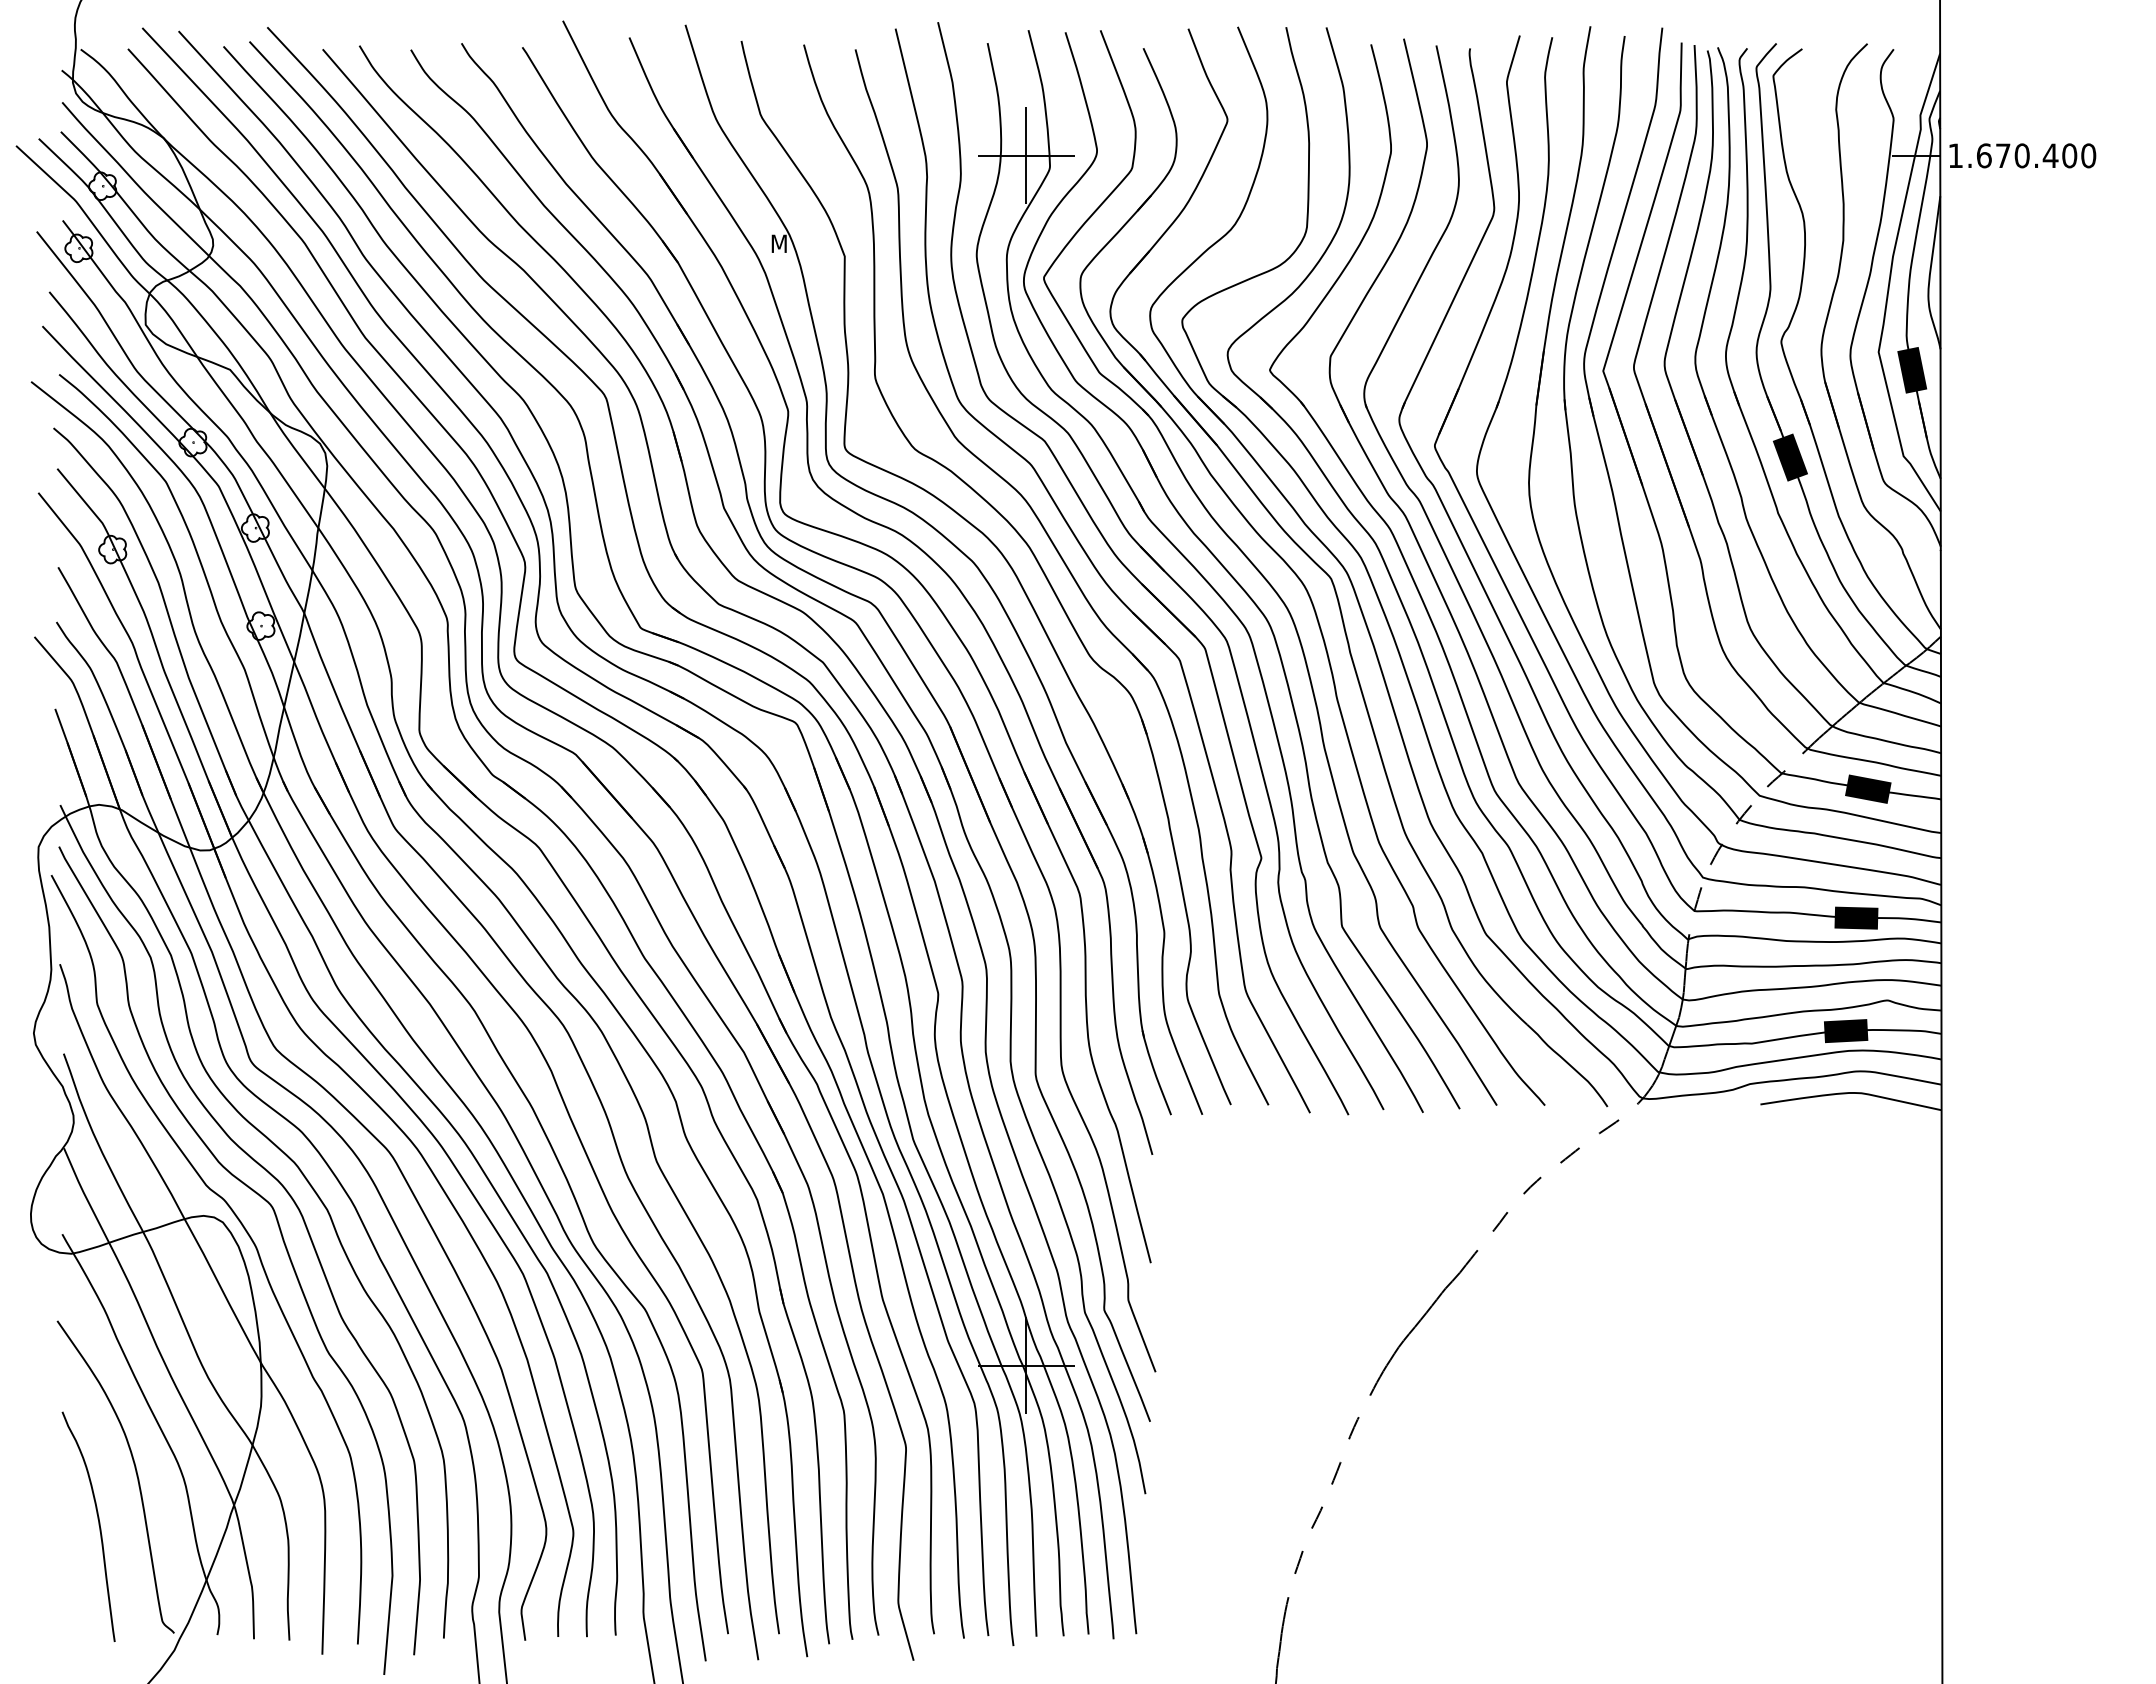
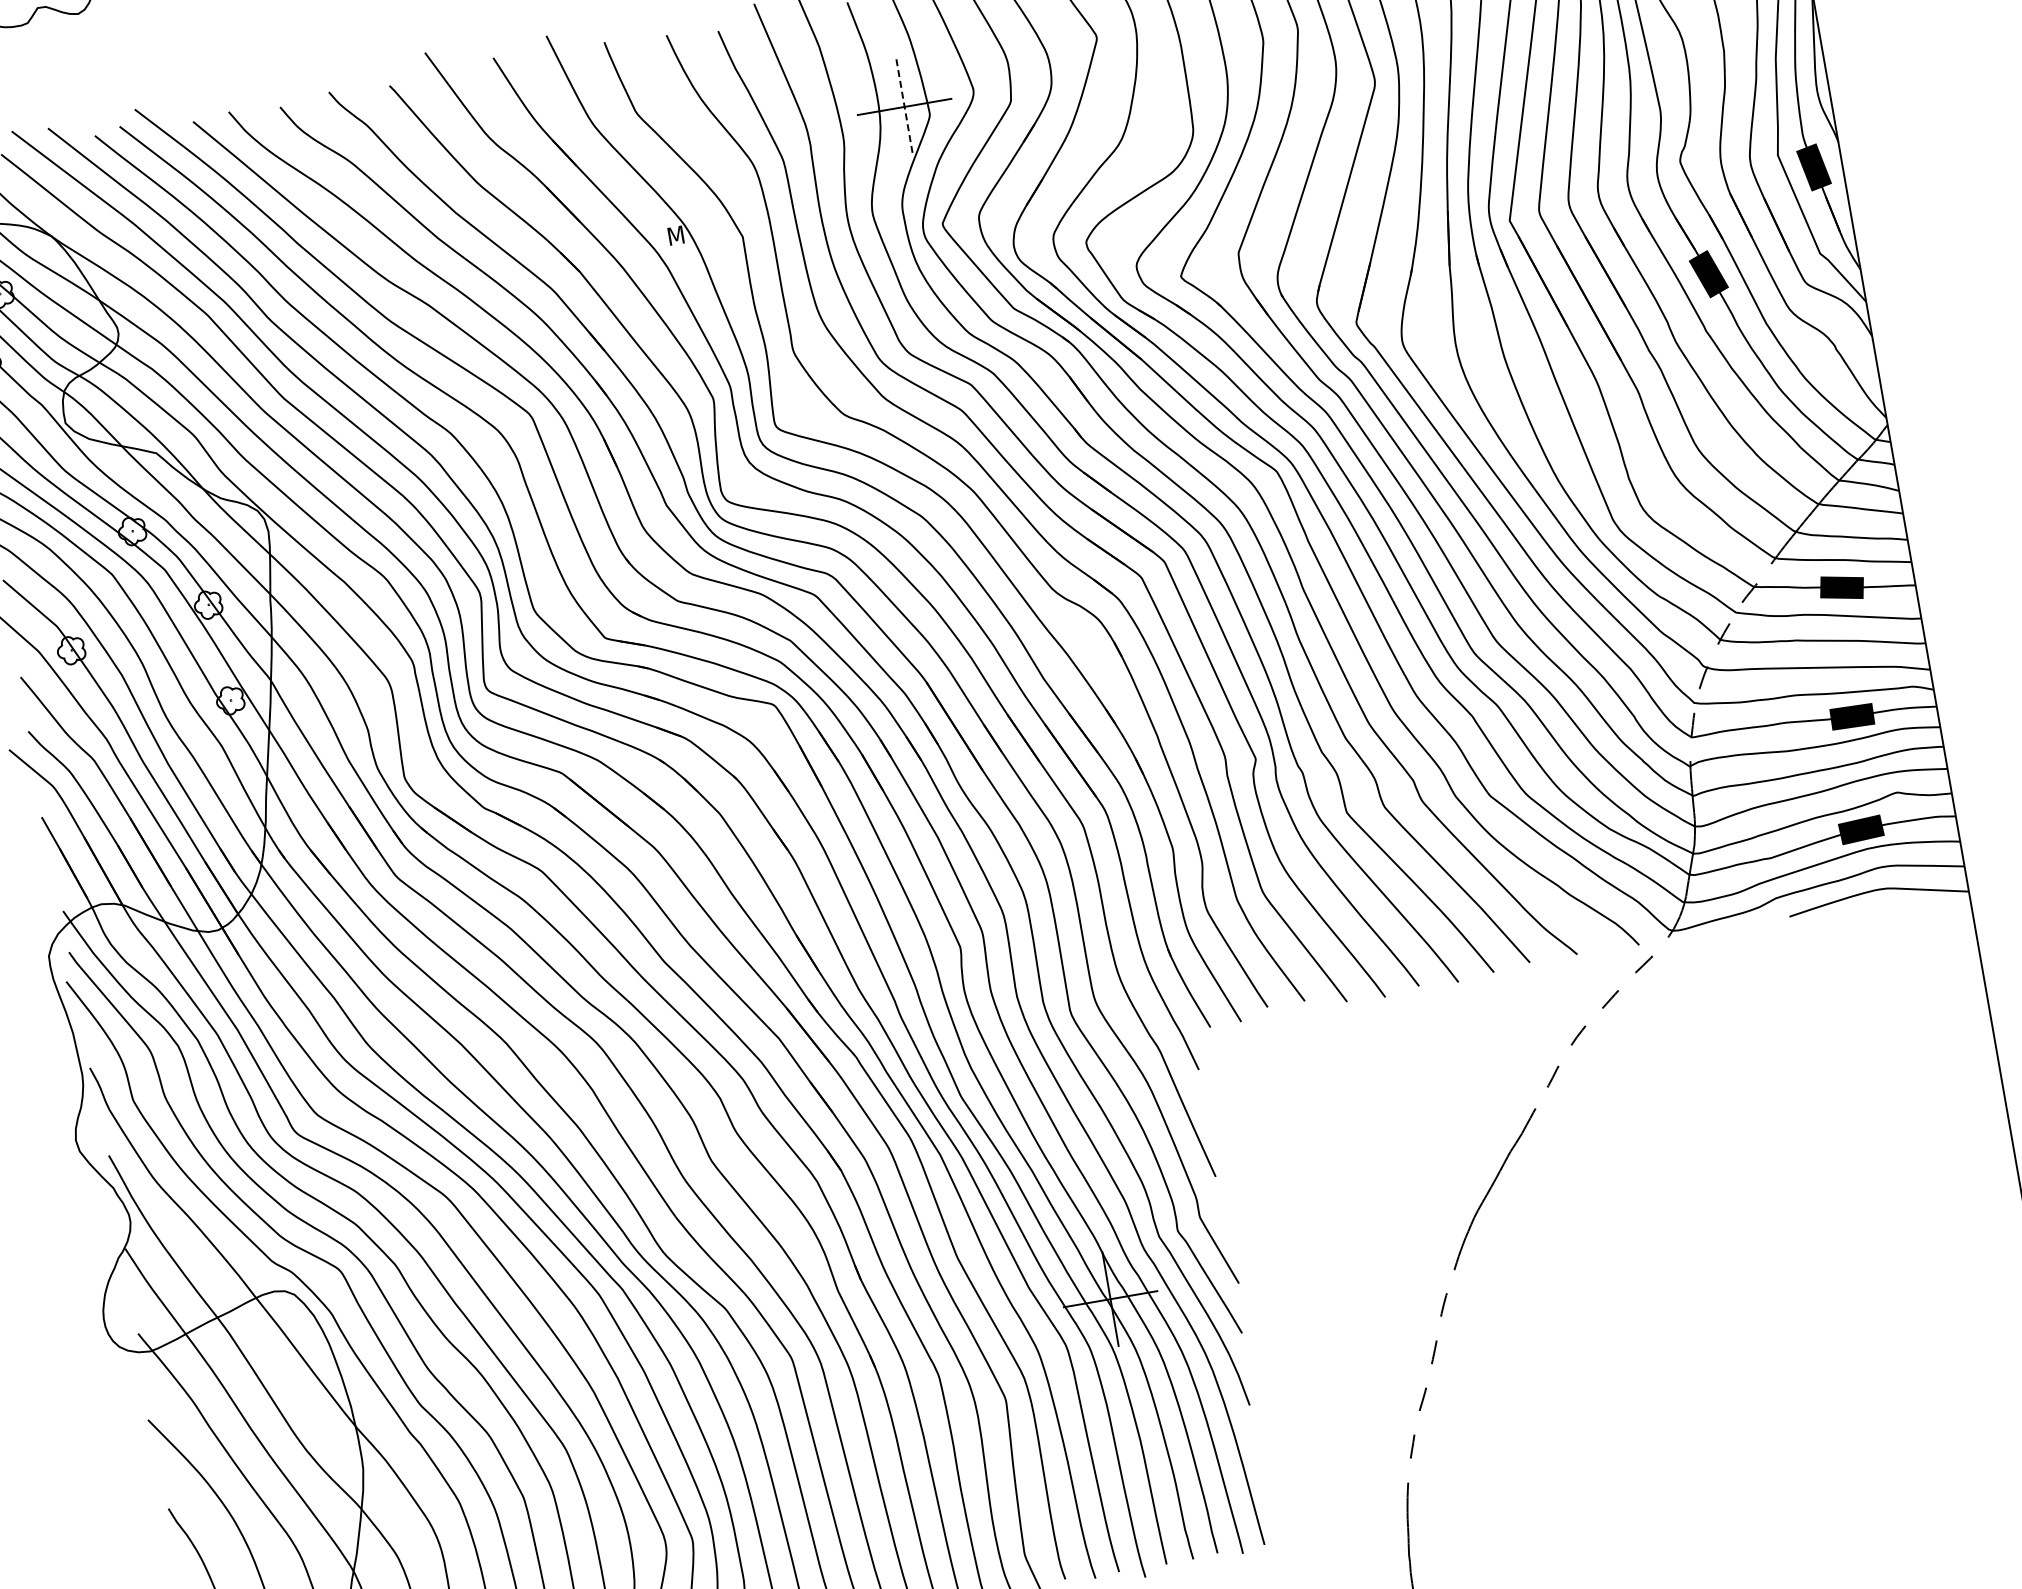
line: (1026, 156) -> (904, 107), solid -> dashed

